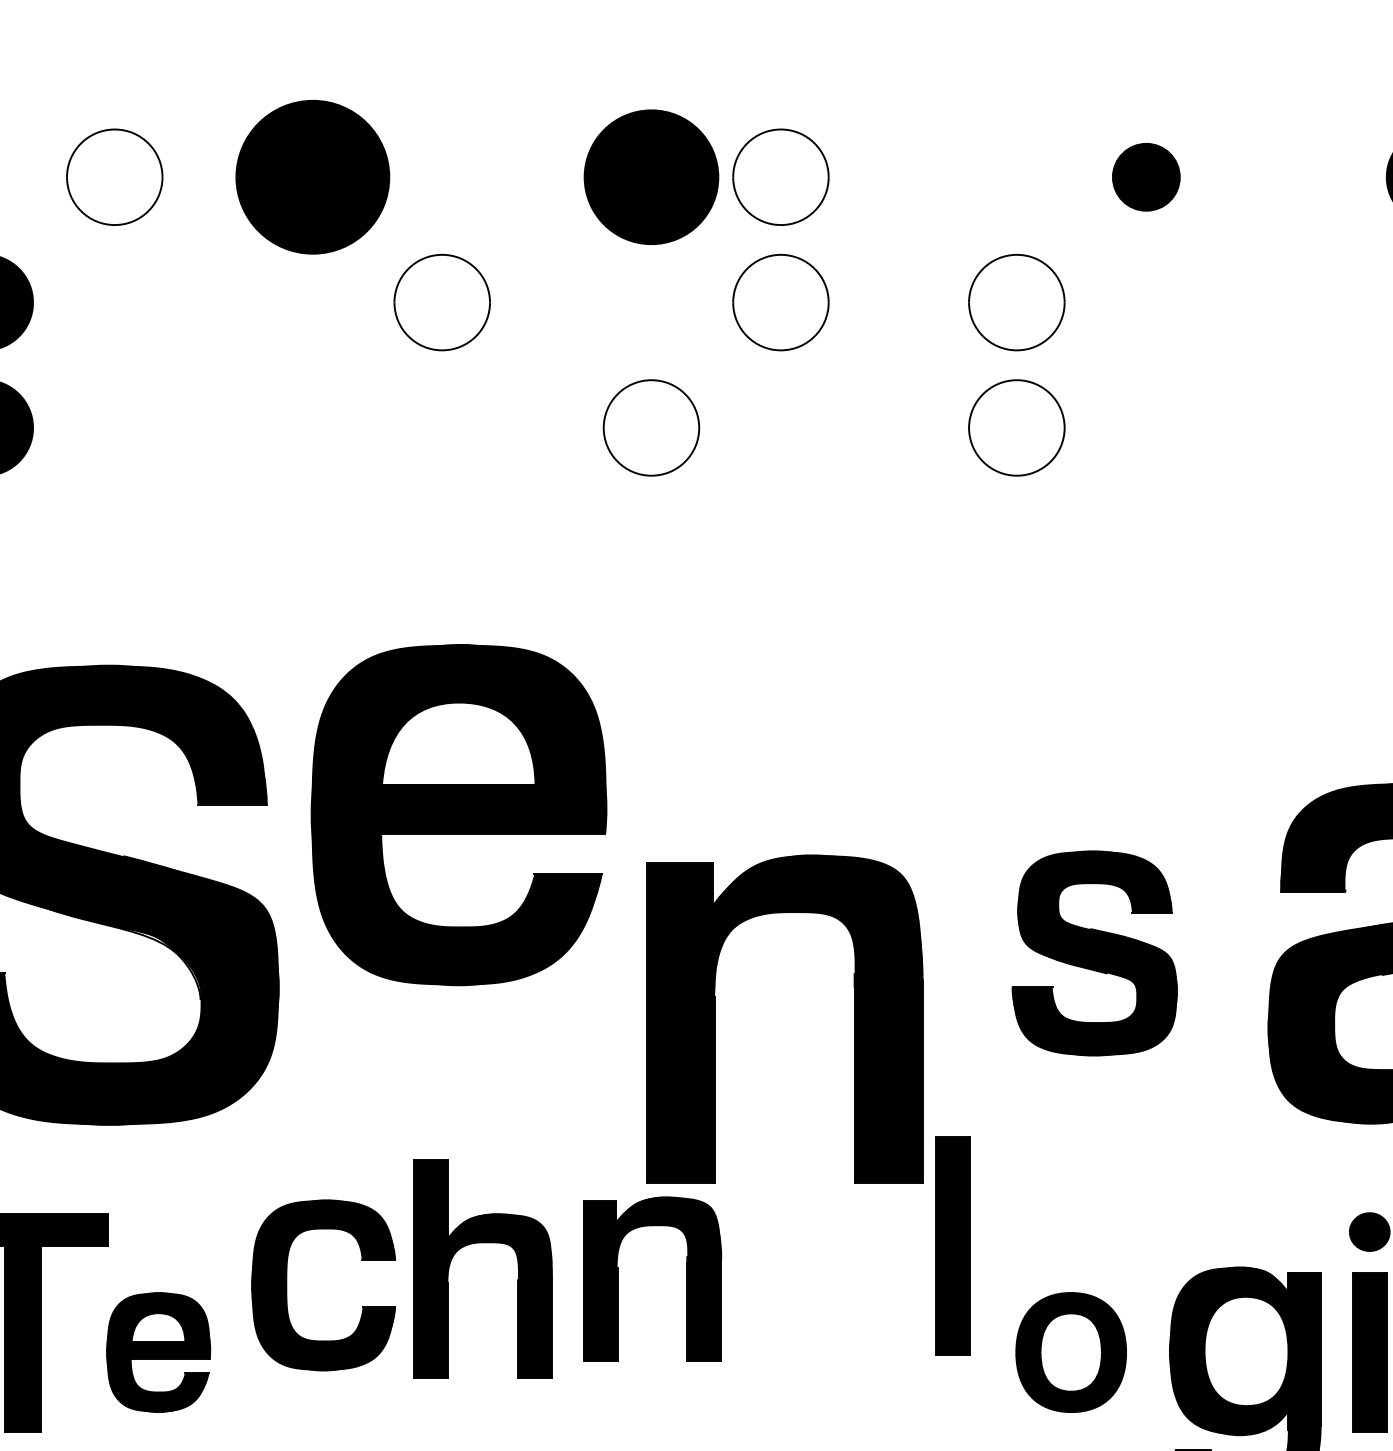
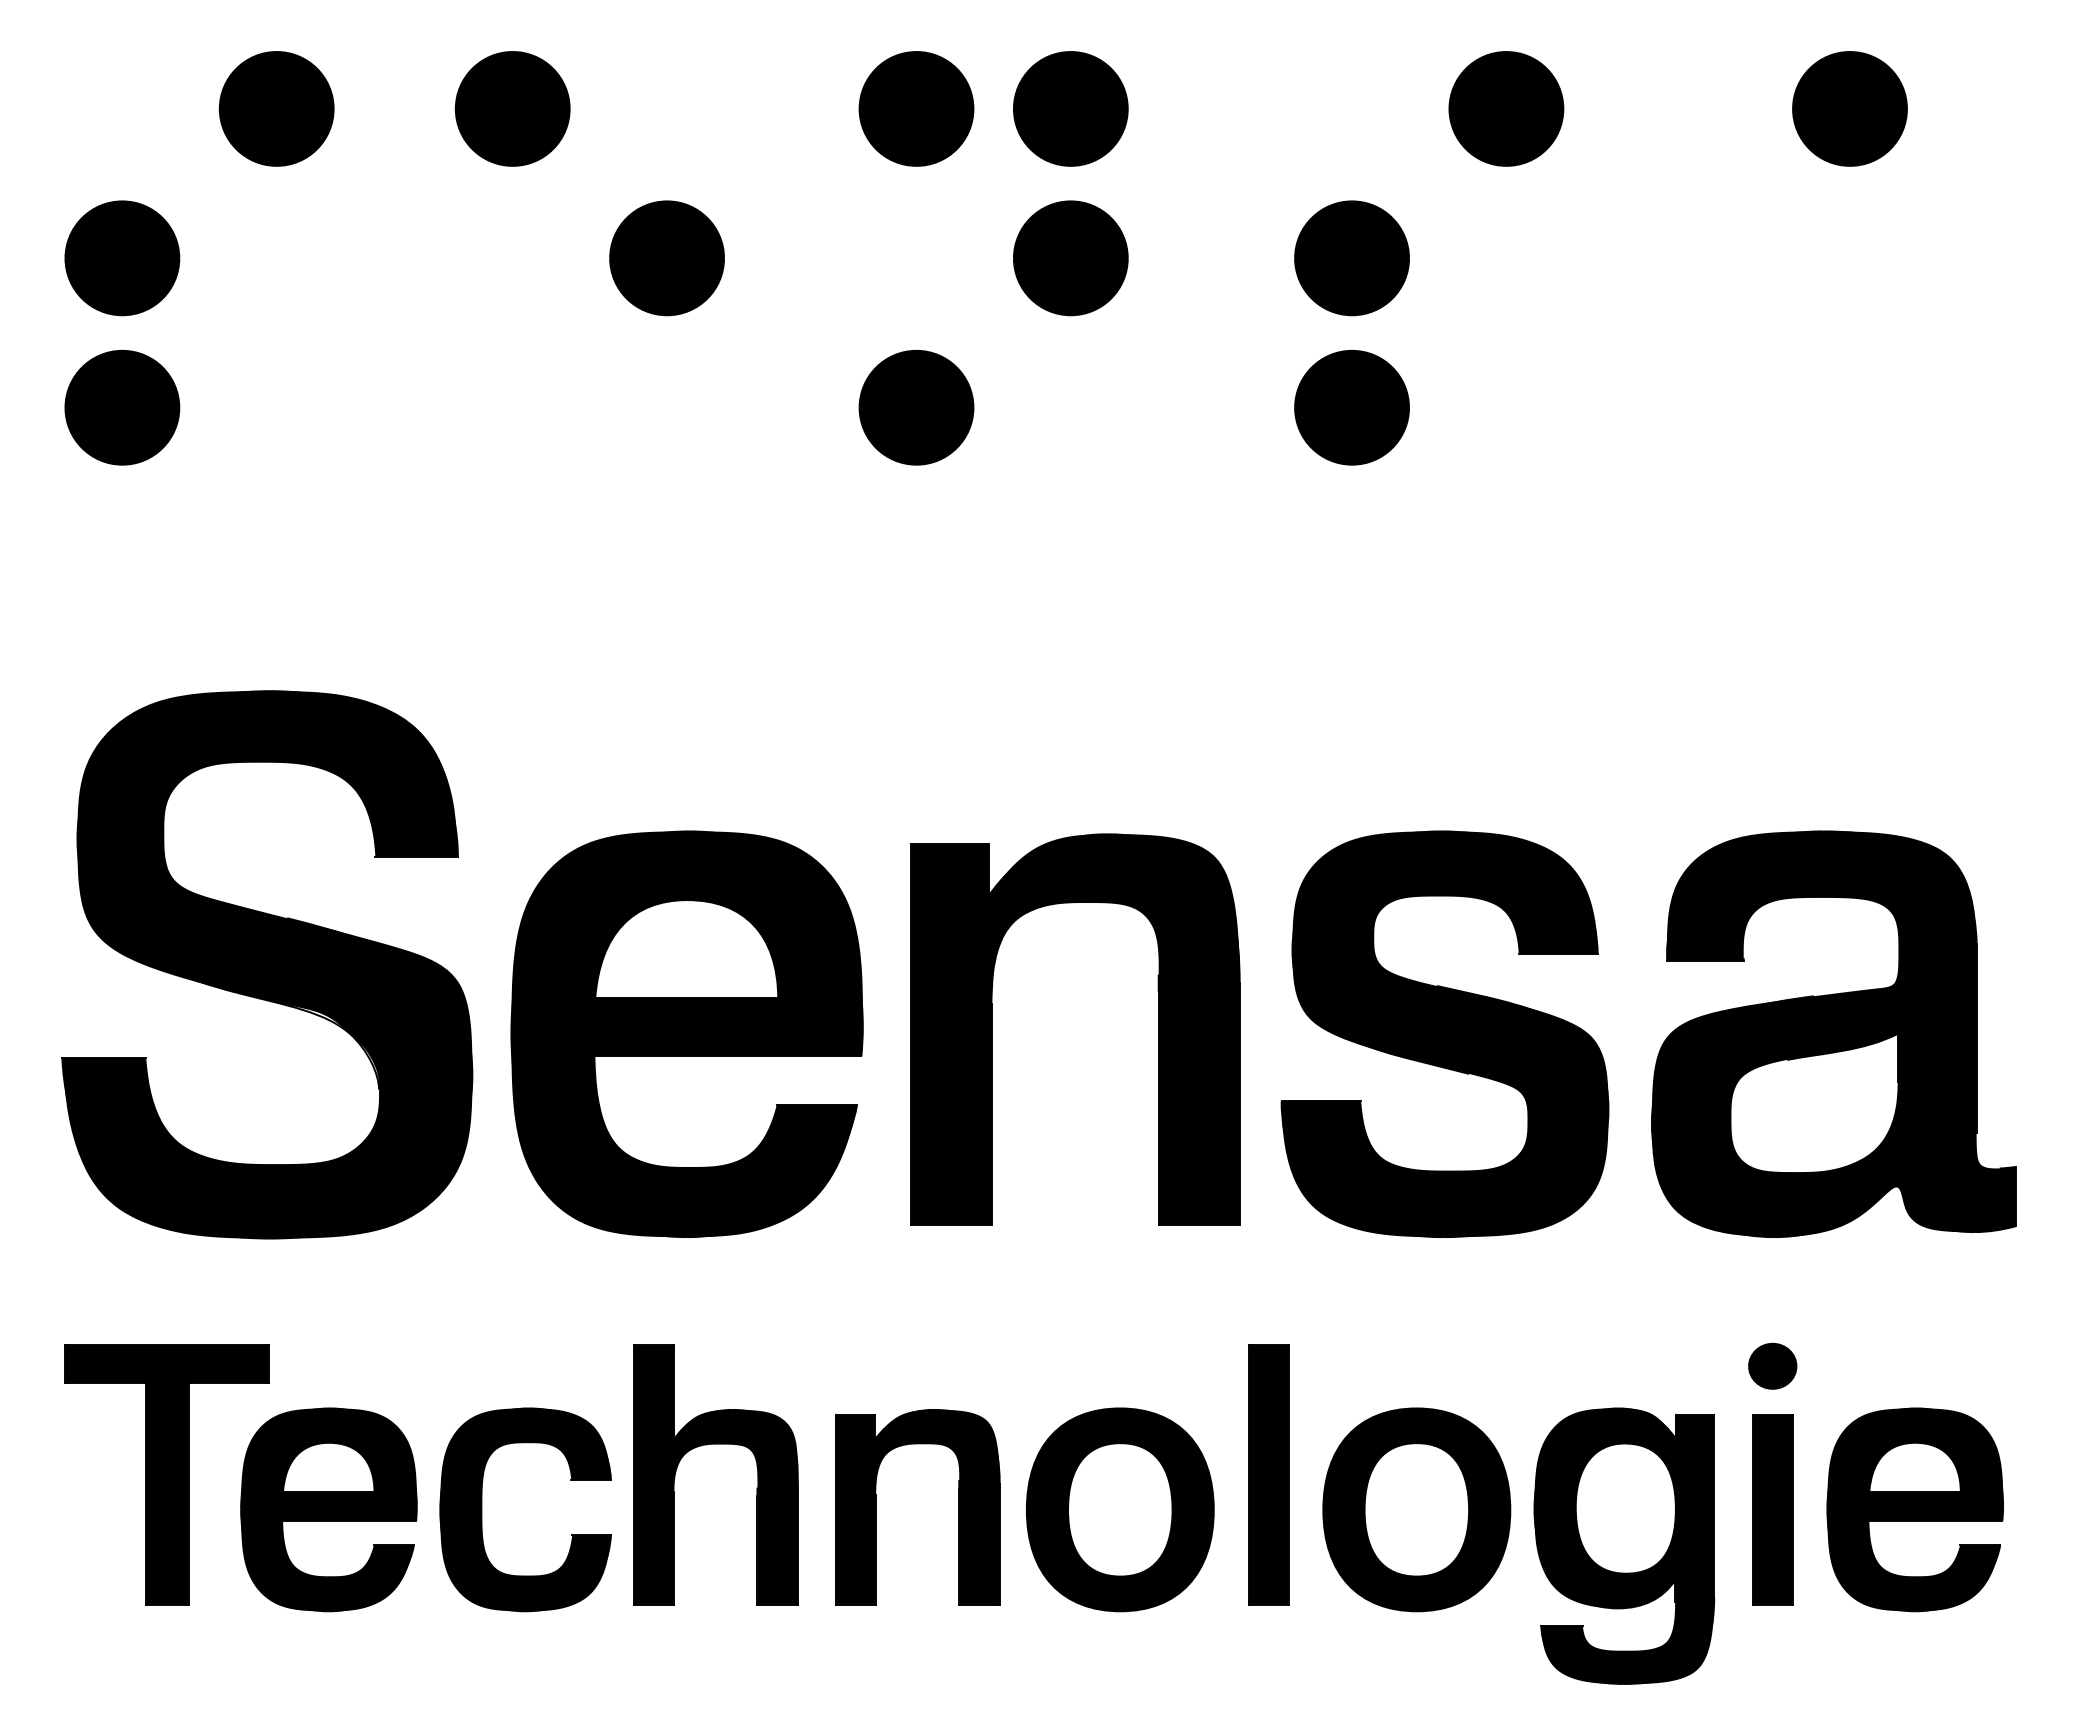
fill: (114, 176) -> (276, 108), added
part: (312, 176) -> (512, 108), size x0.62
part: (651, 176) -> (916, 108), size x0.71
fill: (780, 176) -> (1070, 108), added
part: (1146, 176) -> (1506, 108), size x1.43
fill: (442, 302) -> (667, 258), added
fill: (780, 302) -> (1070, 258), added
fill: (1017, 302) -> (1352, 258), added
fill: (651, 427) -> (916, 407), added
fill: (1017, 427) -> (1352, 407), added
part: (458, 814) -> (686, 1033), moved
part: (1094, 952) -> (1444, 1033), size x1.67
part: (715, 1019) -> (992, 1029), moved
part: (482, 1243) -> (715, 1444), moved
part: (952, 1245) -> (1268, 1474), moved
part: (617, 1279) -> (876, 1507), moved
part: (287, 1285) -> (482, 1509), moved
part: (158, 1352) -> (328, 1509), size x1.43
part: (822, 1352) -> (1120, 1509), added
part: (1070, 1352) -> (1416, 1509), size x1.43

